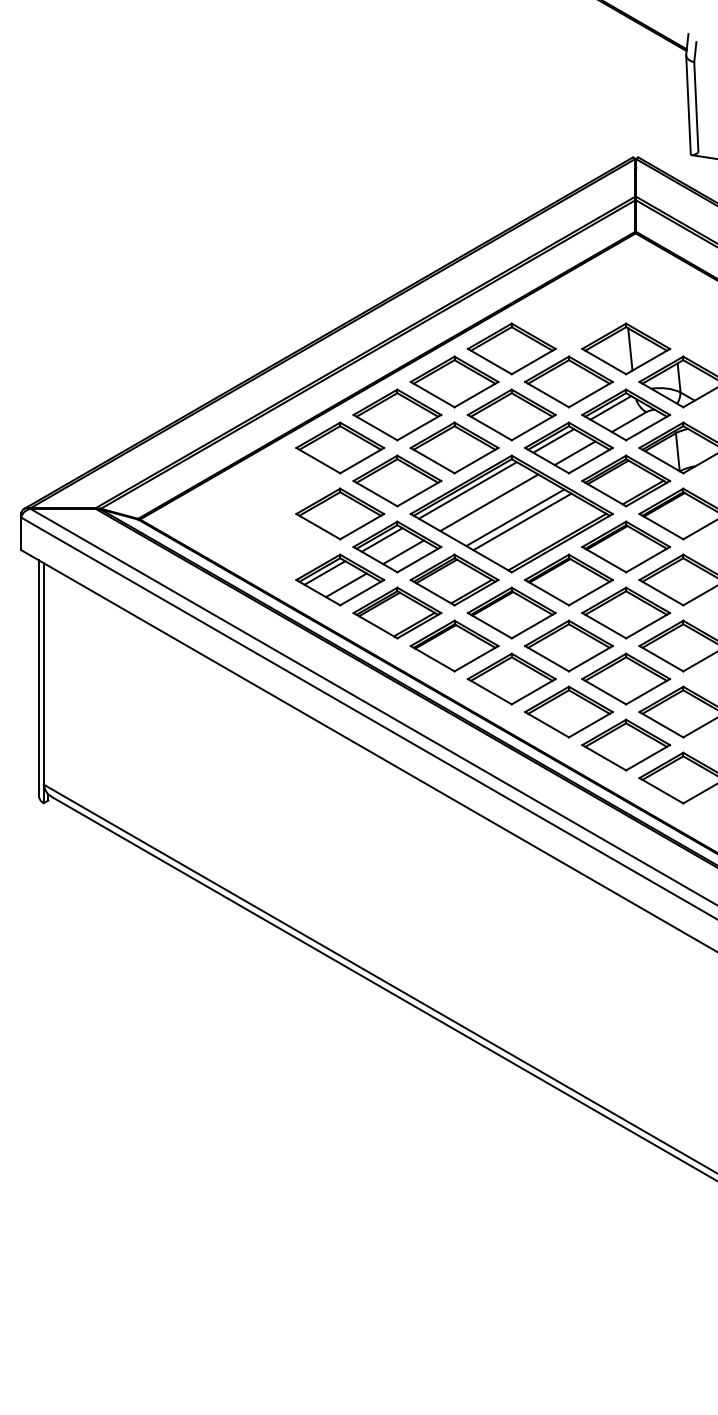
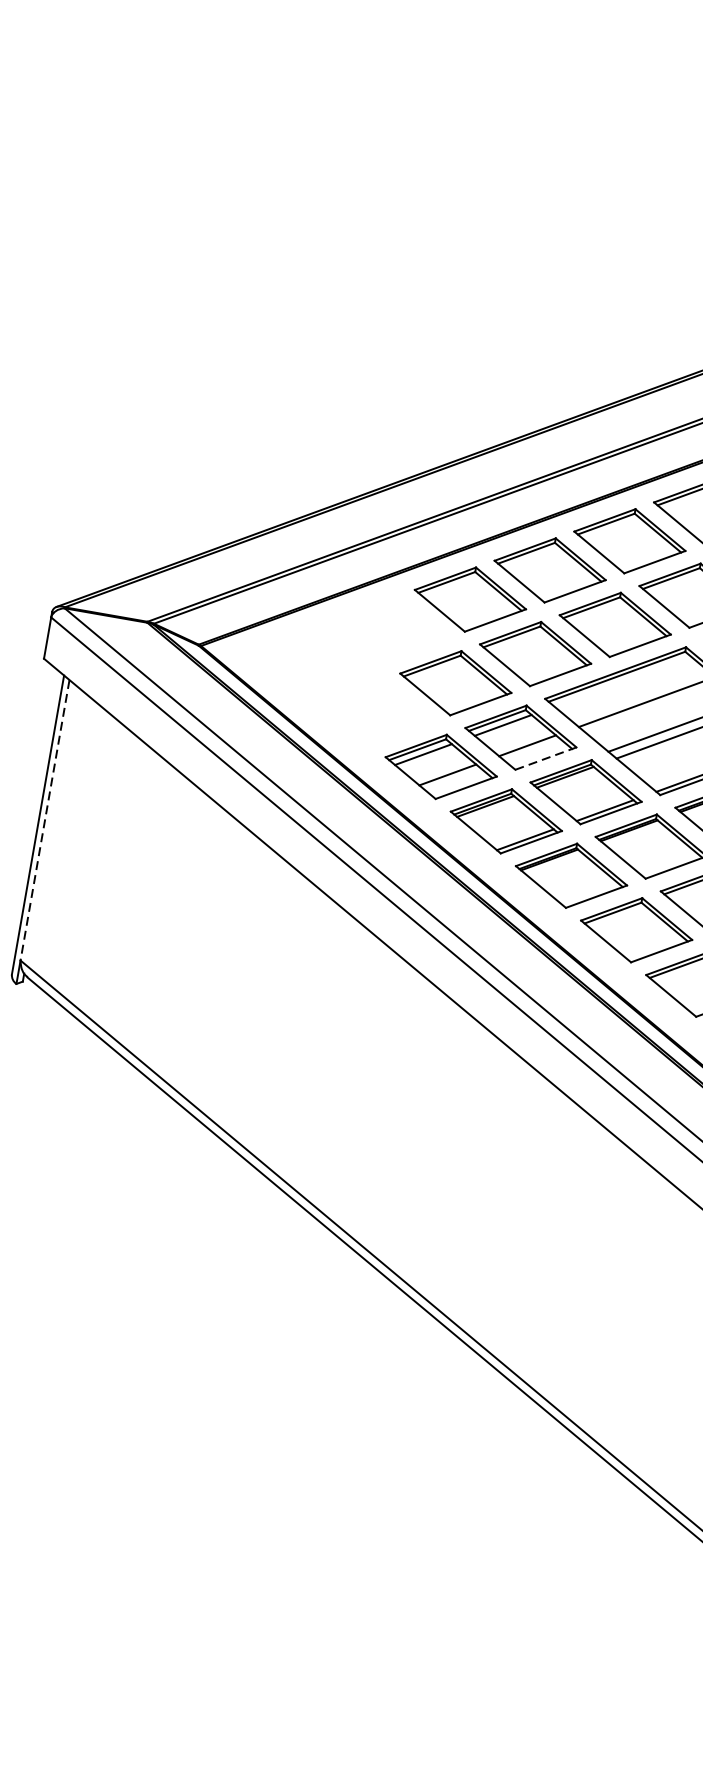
line: (467, 490) -> (622, 681), removed
line: (419, 559) -> (546, 758), solid -> dashed
line: (43, 673) -> (44, 819), solid -> dashed

